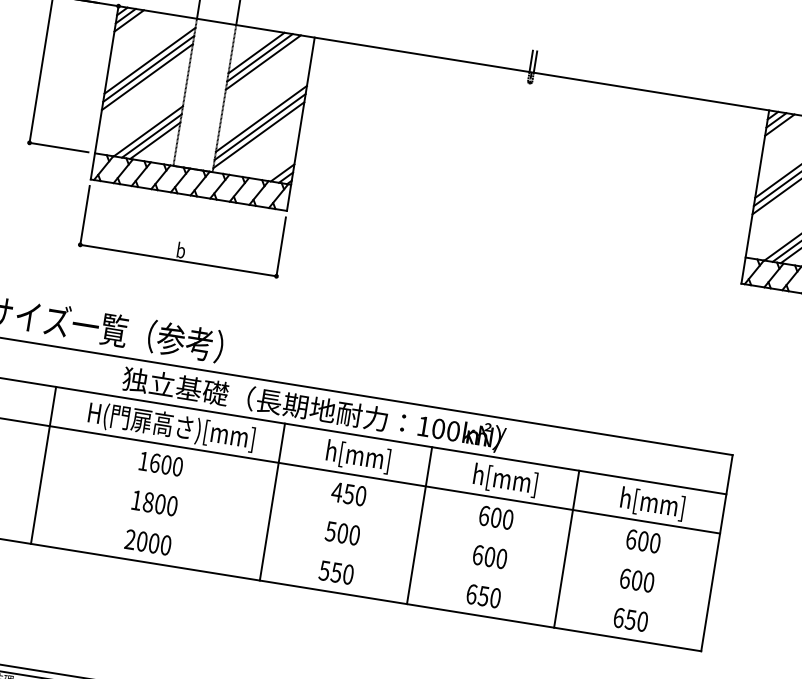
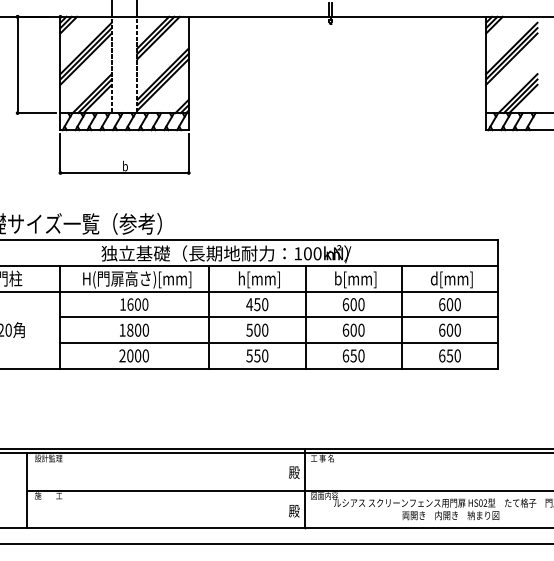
text: (506, 480) -> (356, 279), h[mm] -> b[mm]
text: (651, 503) -> (451, 279), h[mm] -> d[mm]
line: (378, 519) -> (278, 317), added
line: (371, 558) -> (278, 343), added

